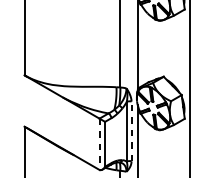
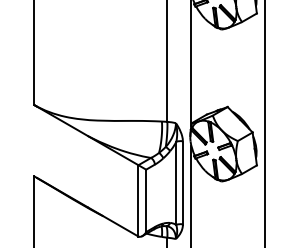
line: (131, 131) -> (182, 183), dashed -> solid
line: (99, 144) -> (138, 200), dashed -> solid

